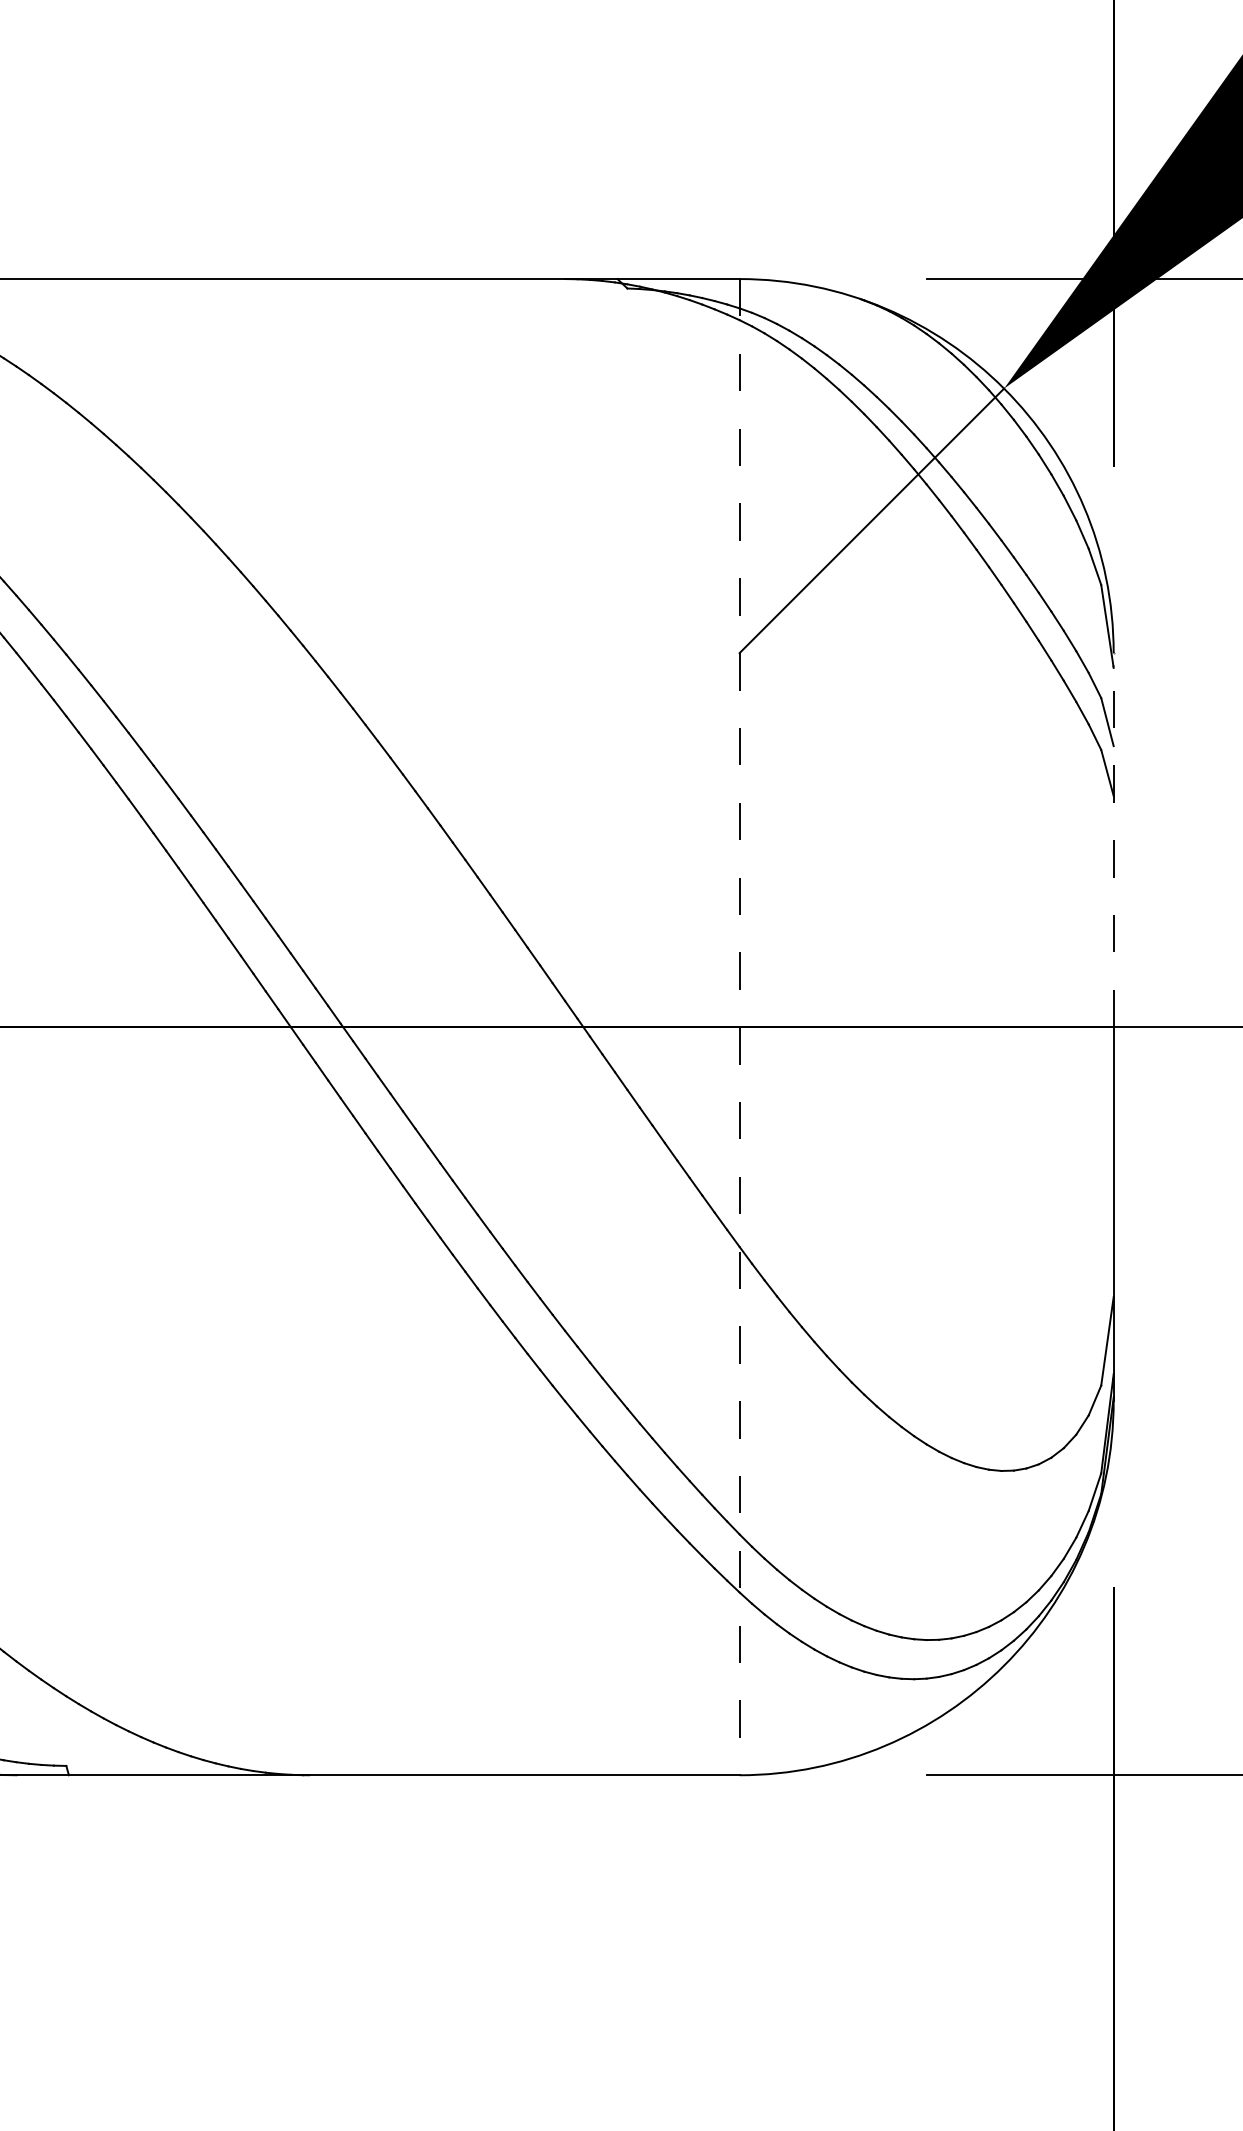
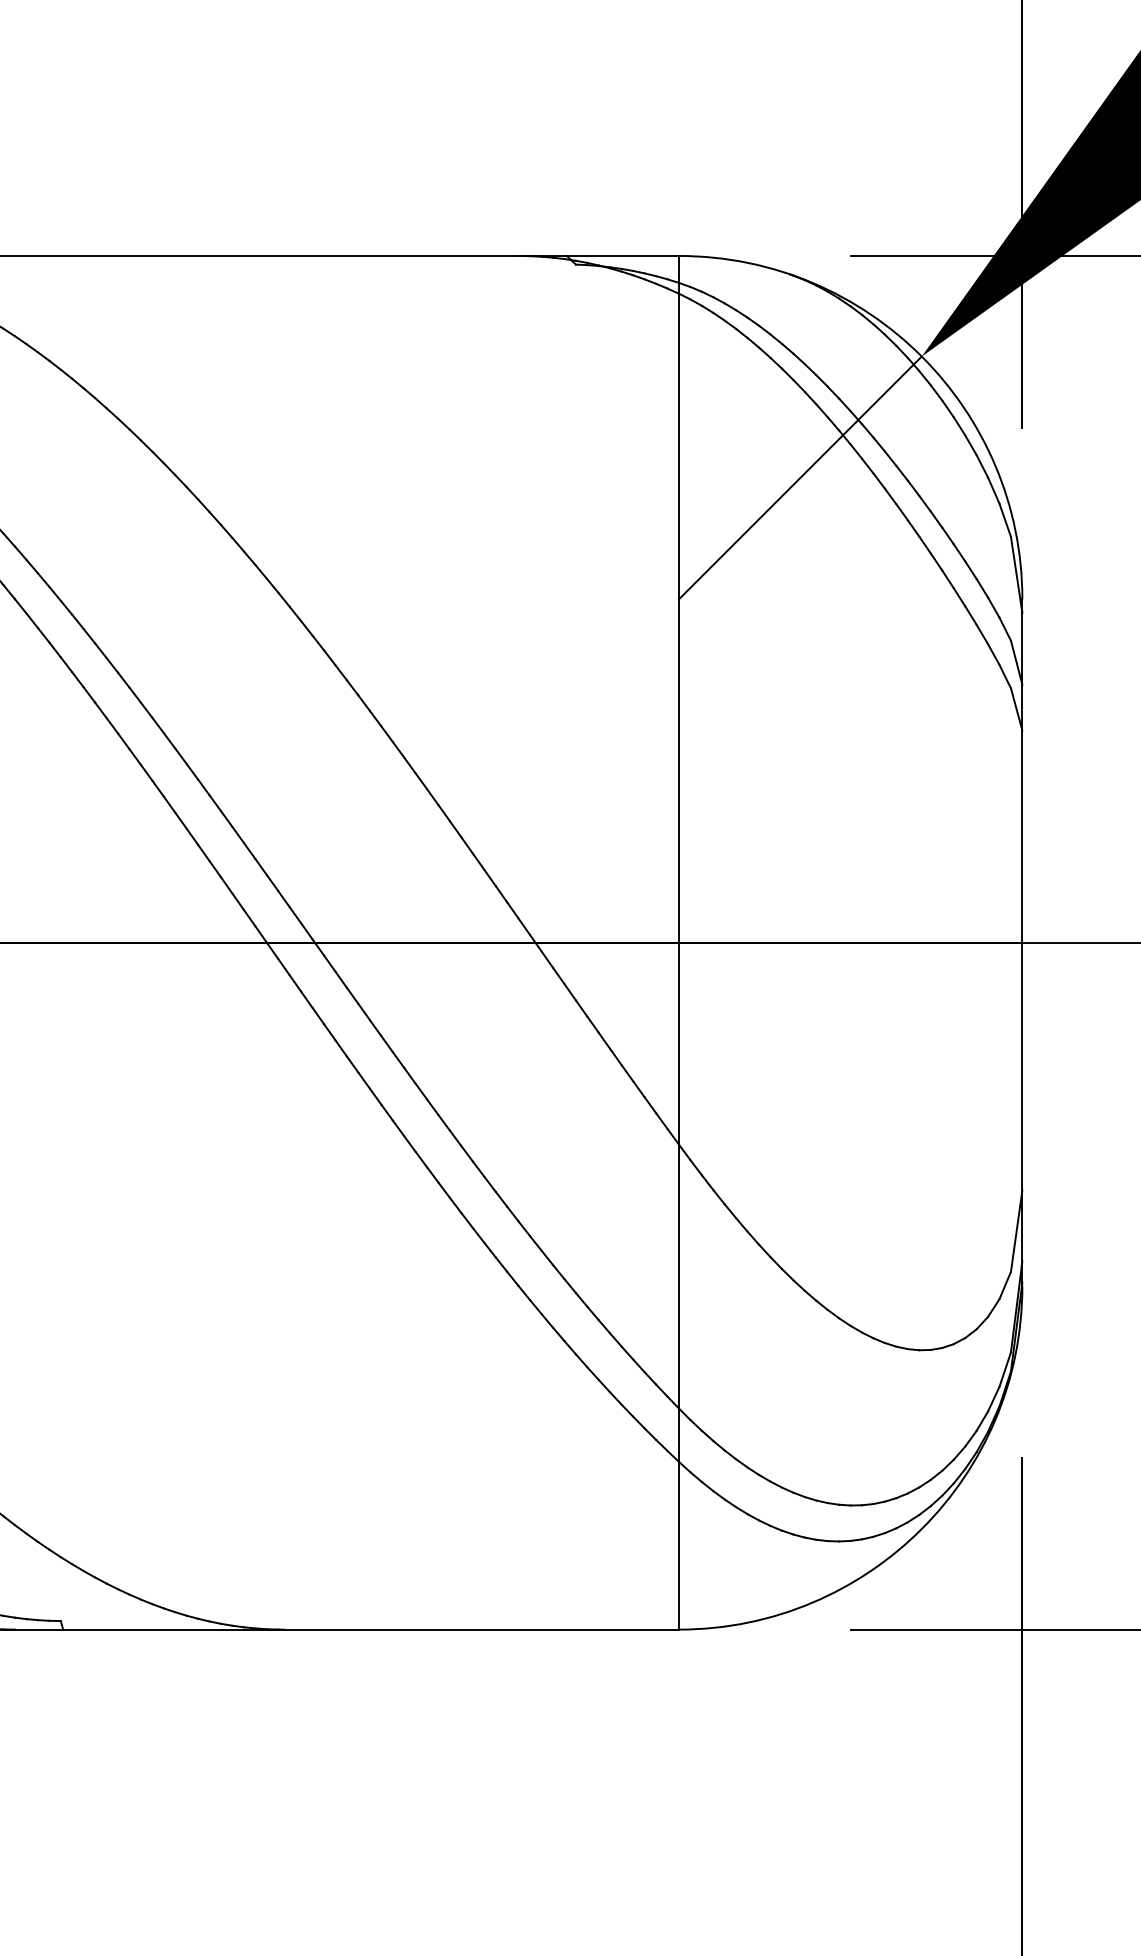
line: (1113, 840) -> (1022, 771), dashed -> solid
line: (739, 1026) -> (678, 942), dashed -> solid

